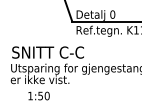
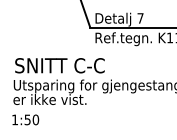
text: (112, 14) -> (140, 18), 0 -> 7
text: (38, 95) -> (25, 119), moved

